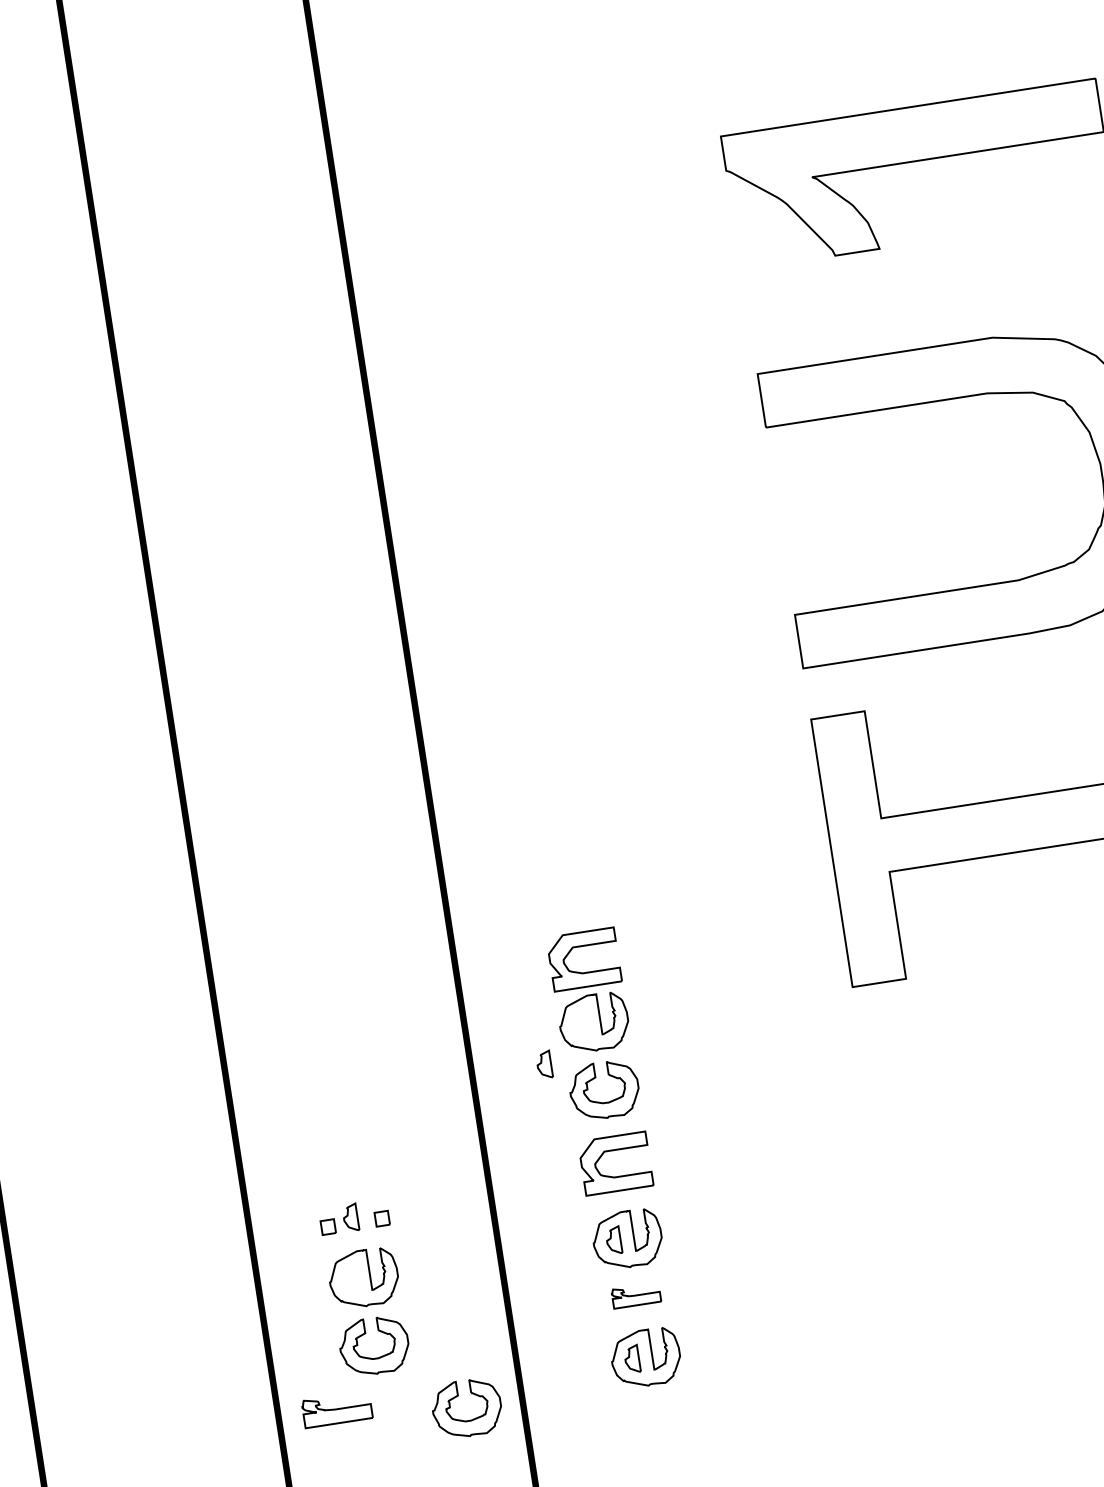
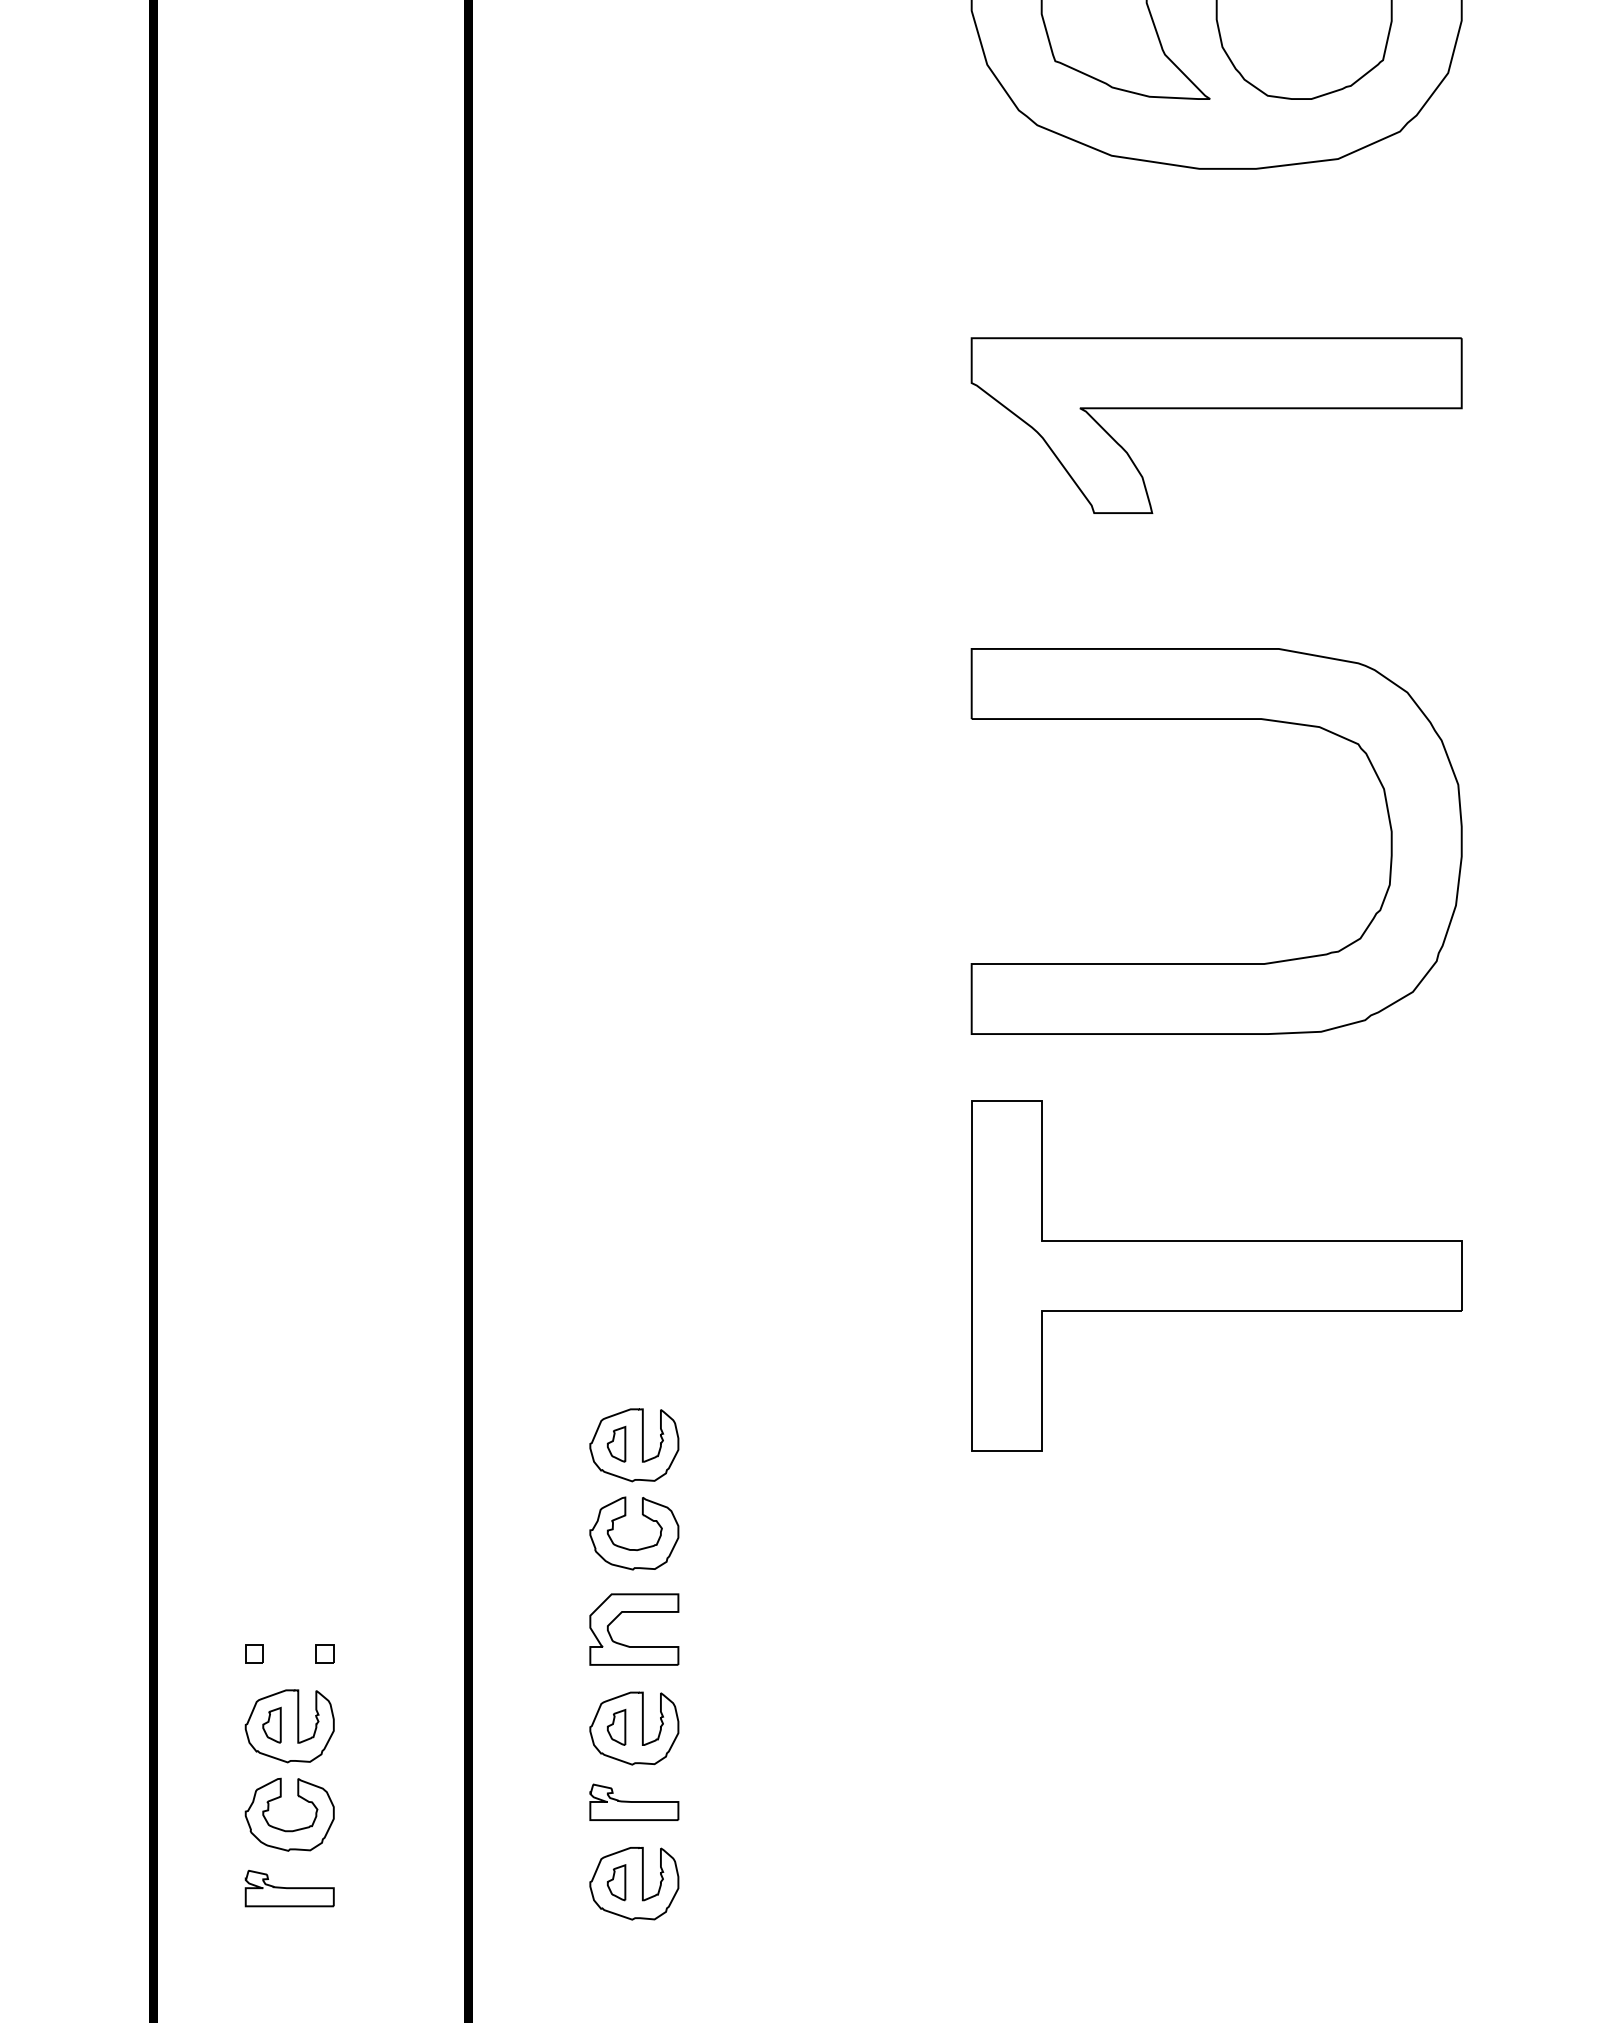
part: (582, 946) -> (634, 1345), removed
part: (544, 1065) -> (616, 1444), moved
part: (350, 1217) -> (271, 1724), moved
part: (636, 1295) -> (634, 1801), size x1.43
part: (336, 1409) -> (289, 1888), moved
part: (472, 1419) -> (400, 1927), removed

